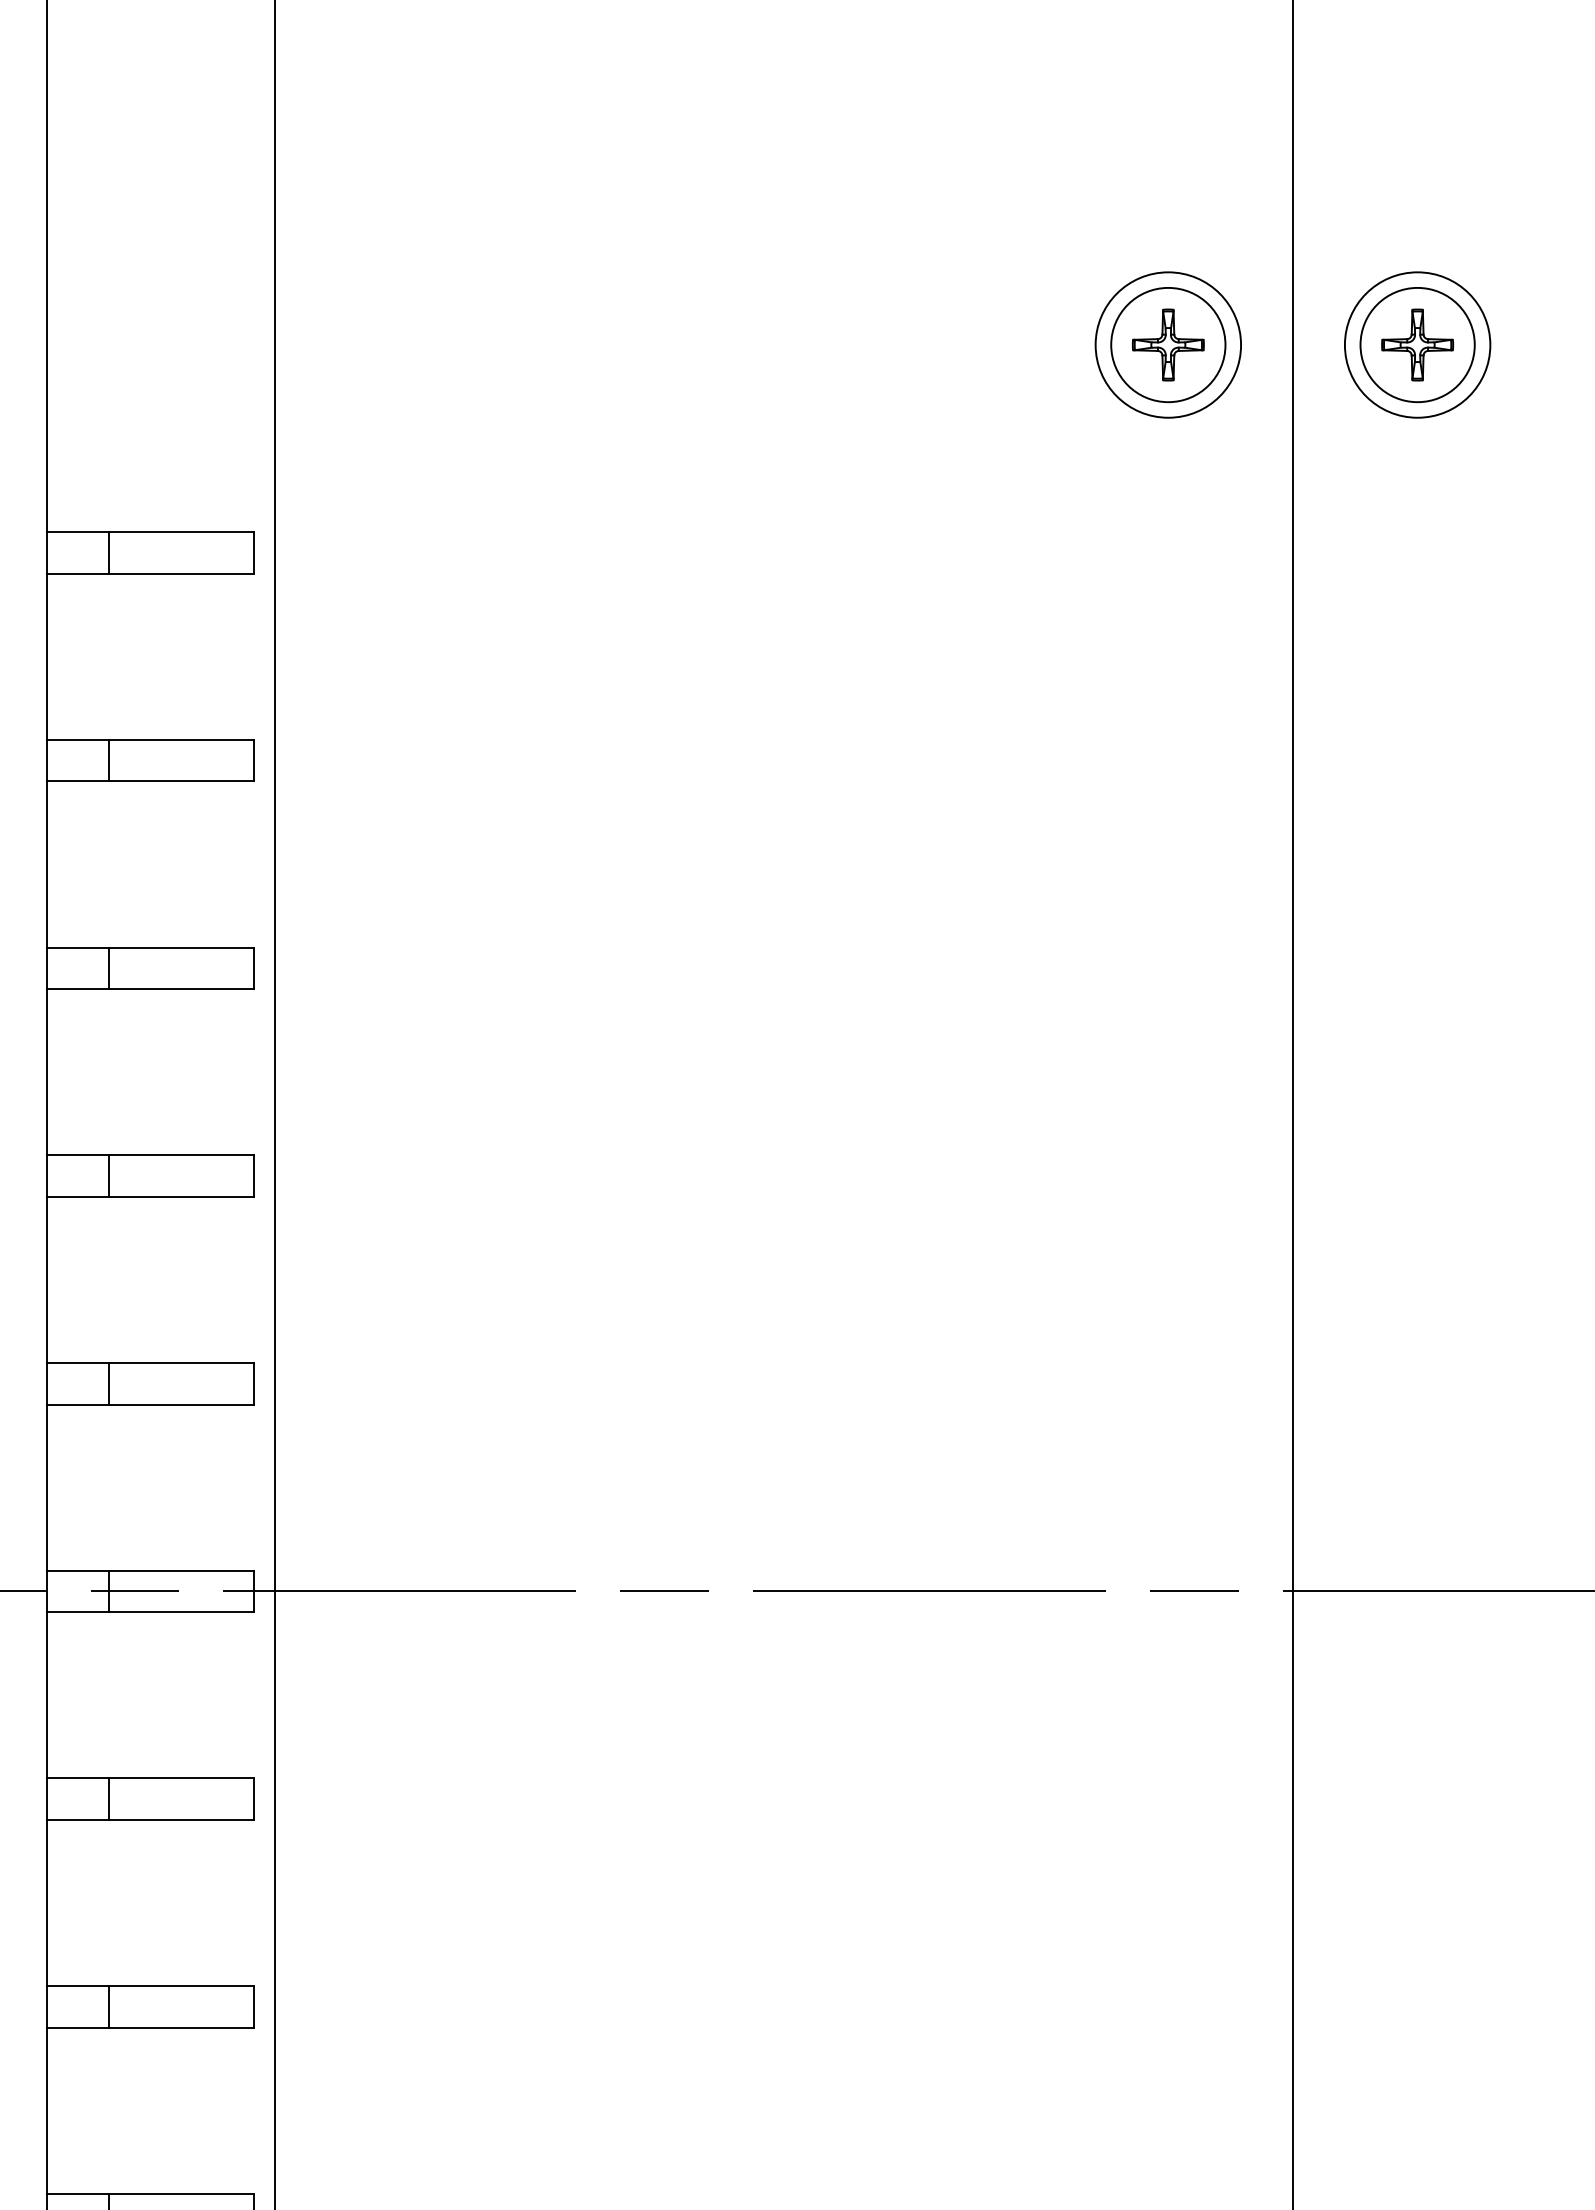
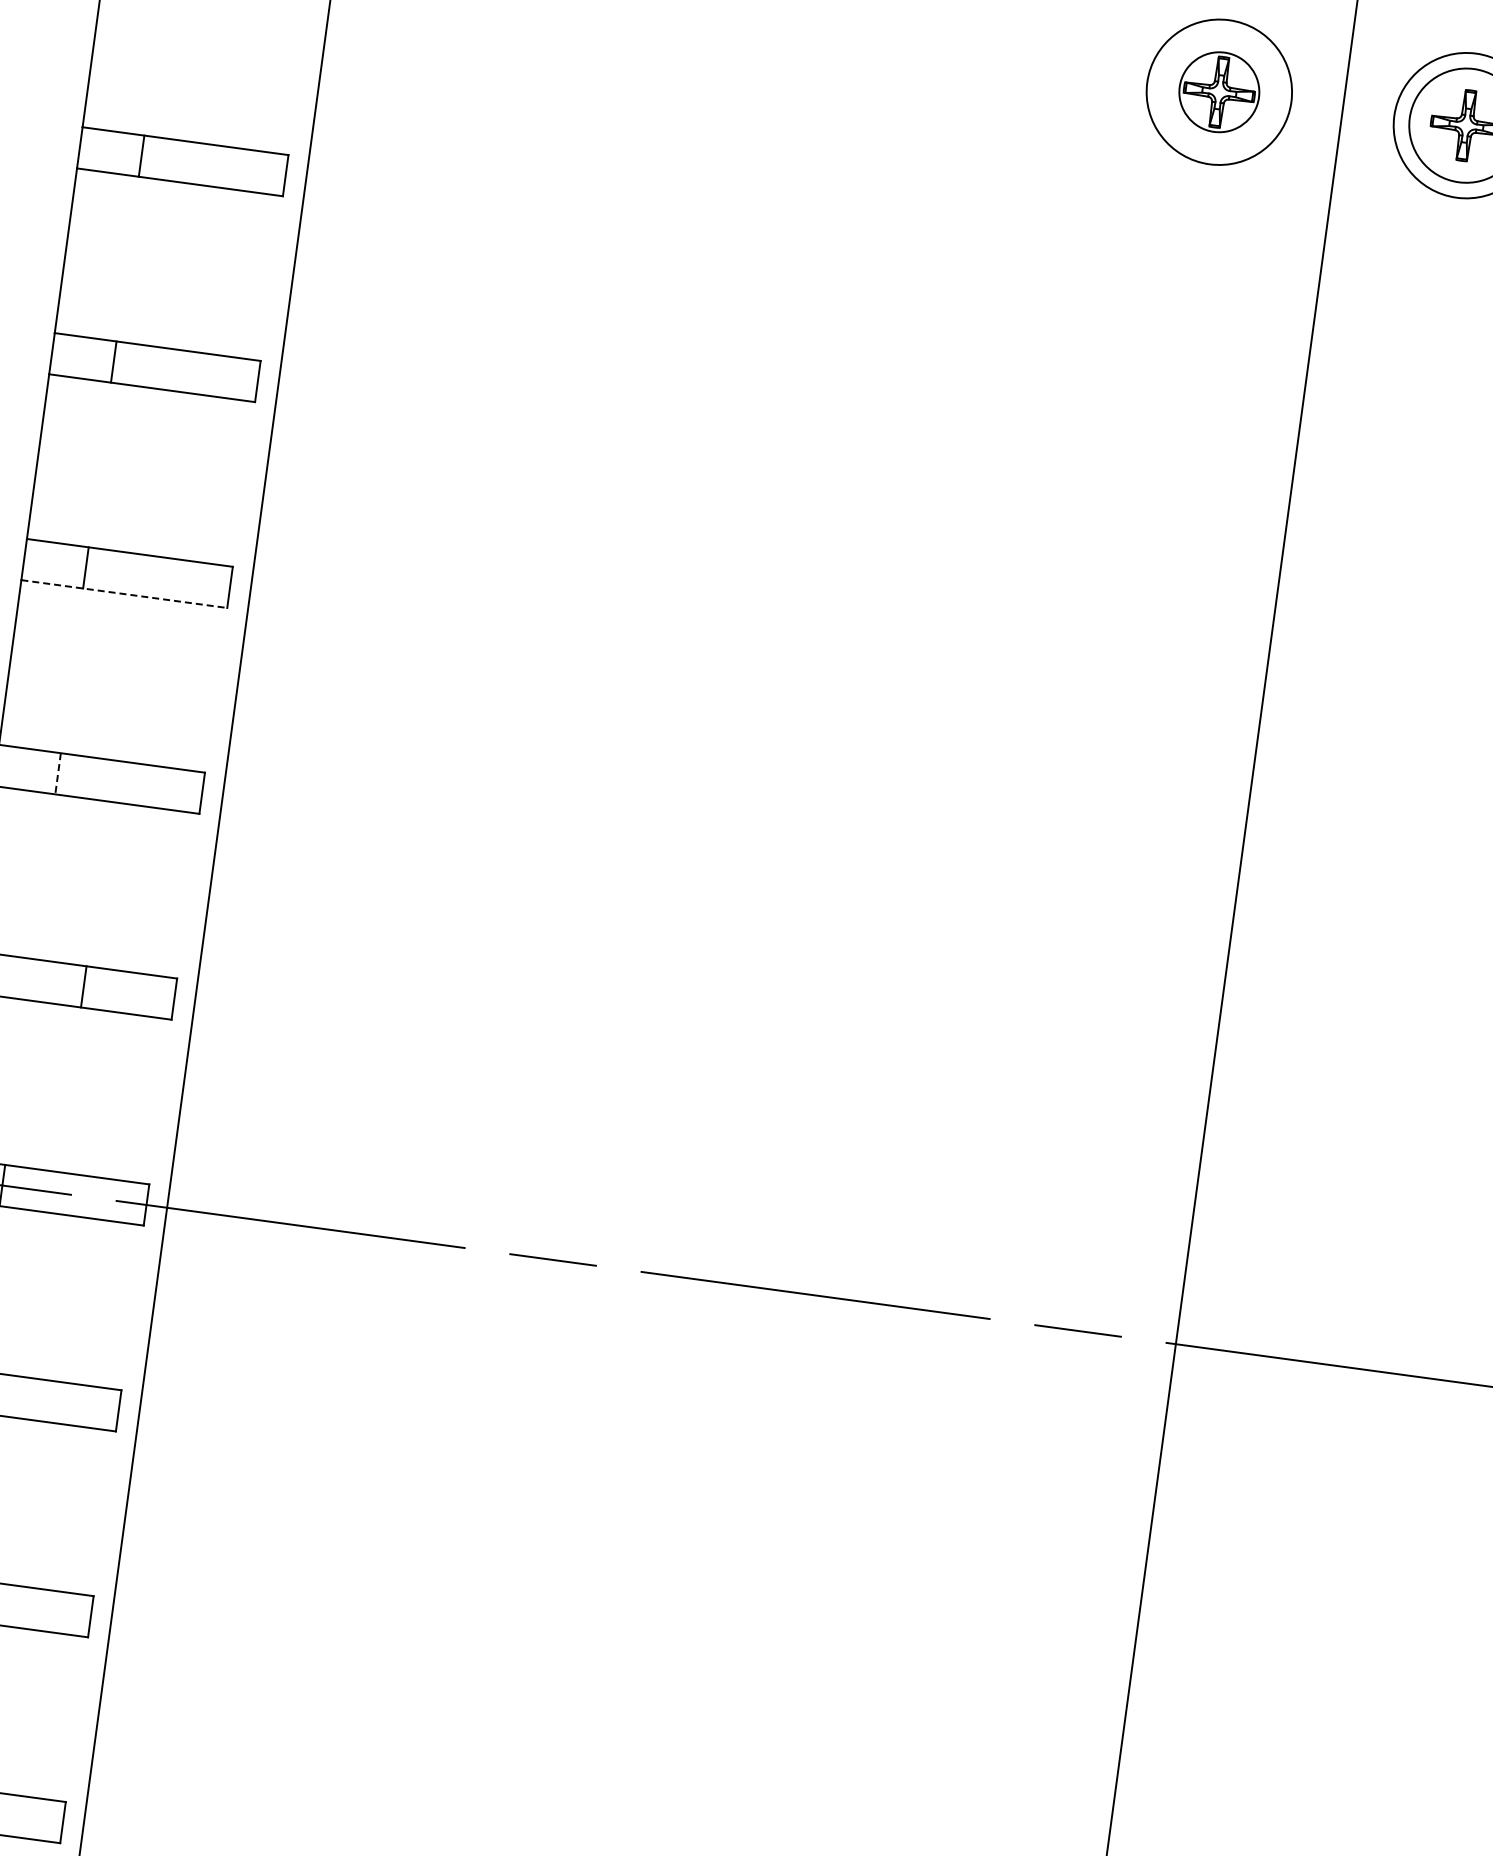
circle: (1168, 344) -> (1219, 91), size x0.7
line: (150, 989) -> (124, 594), solid -> dashed
line: (108, 1176) -> (57, 774), solid -> dashed
line: (108, 1383) -> (83, 986), moved

